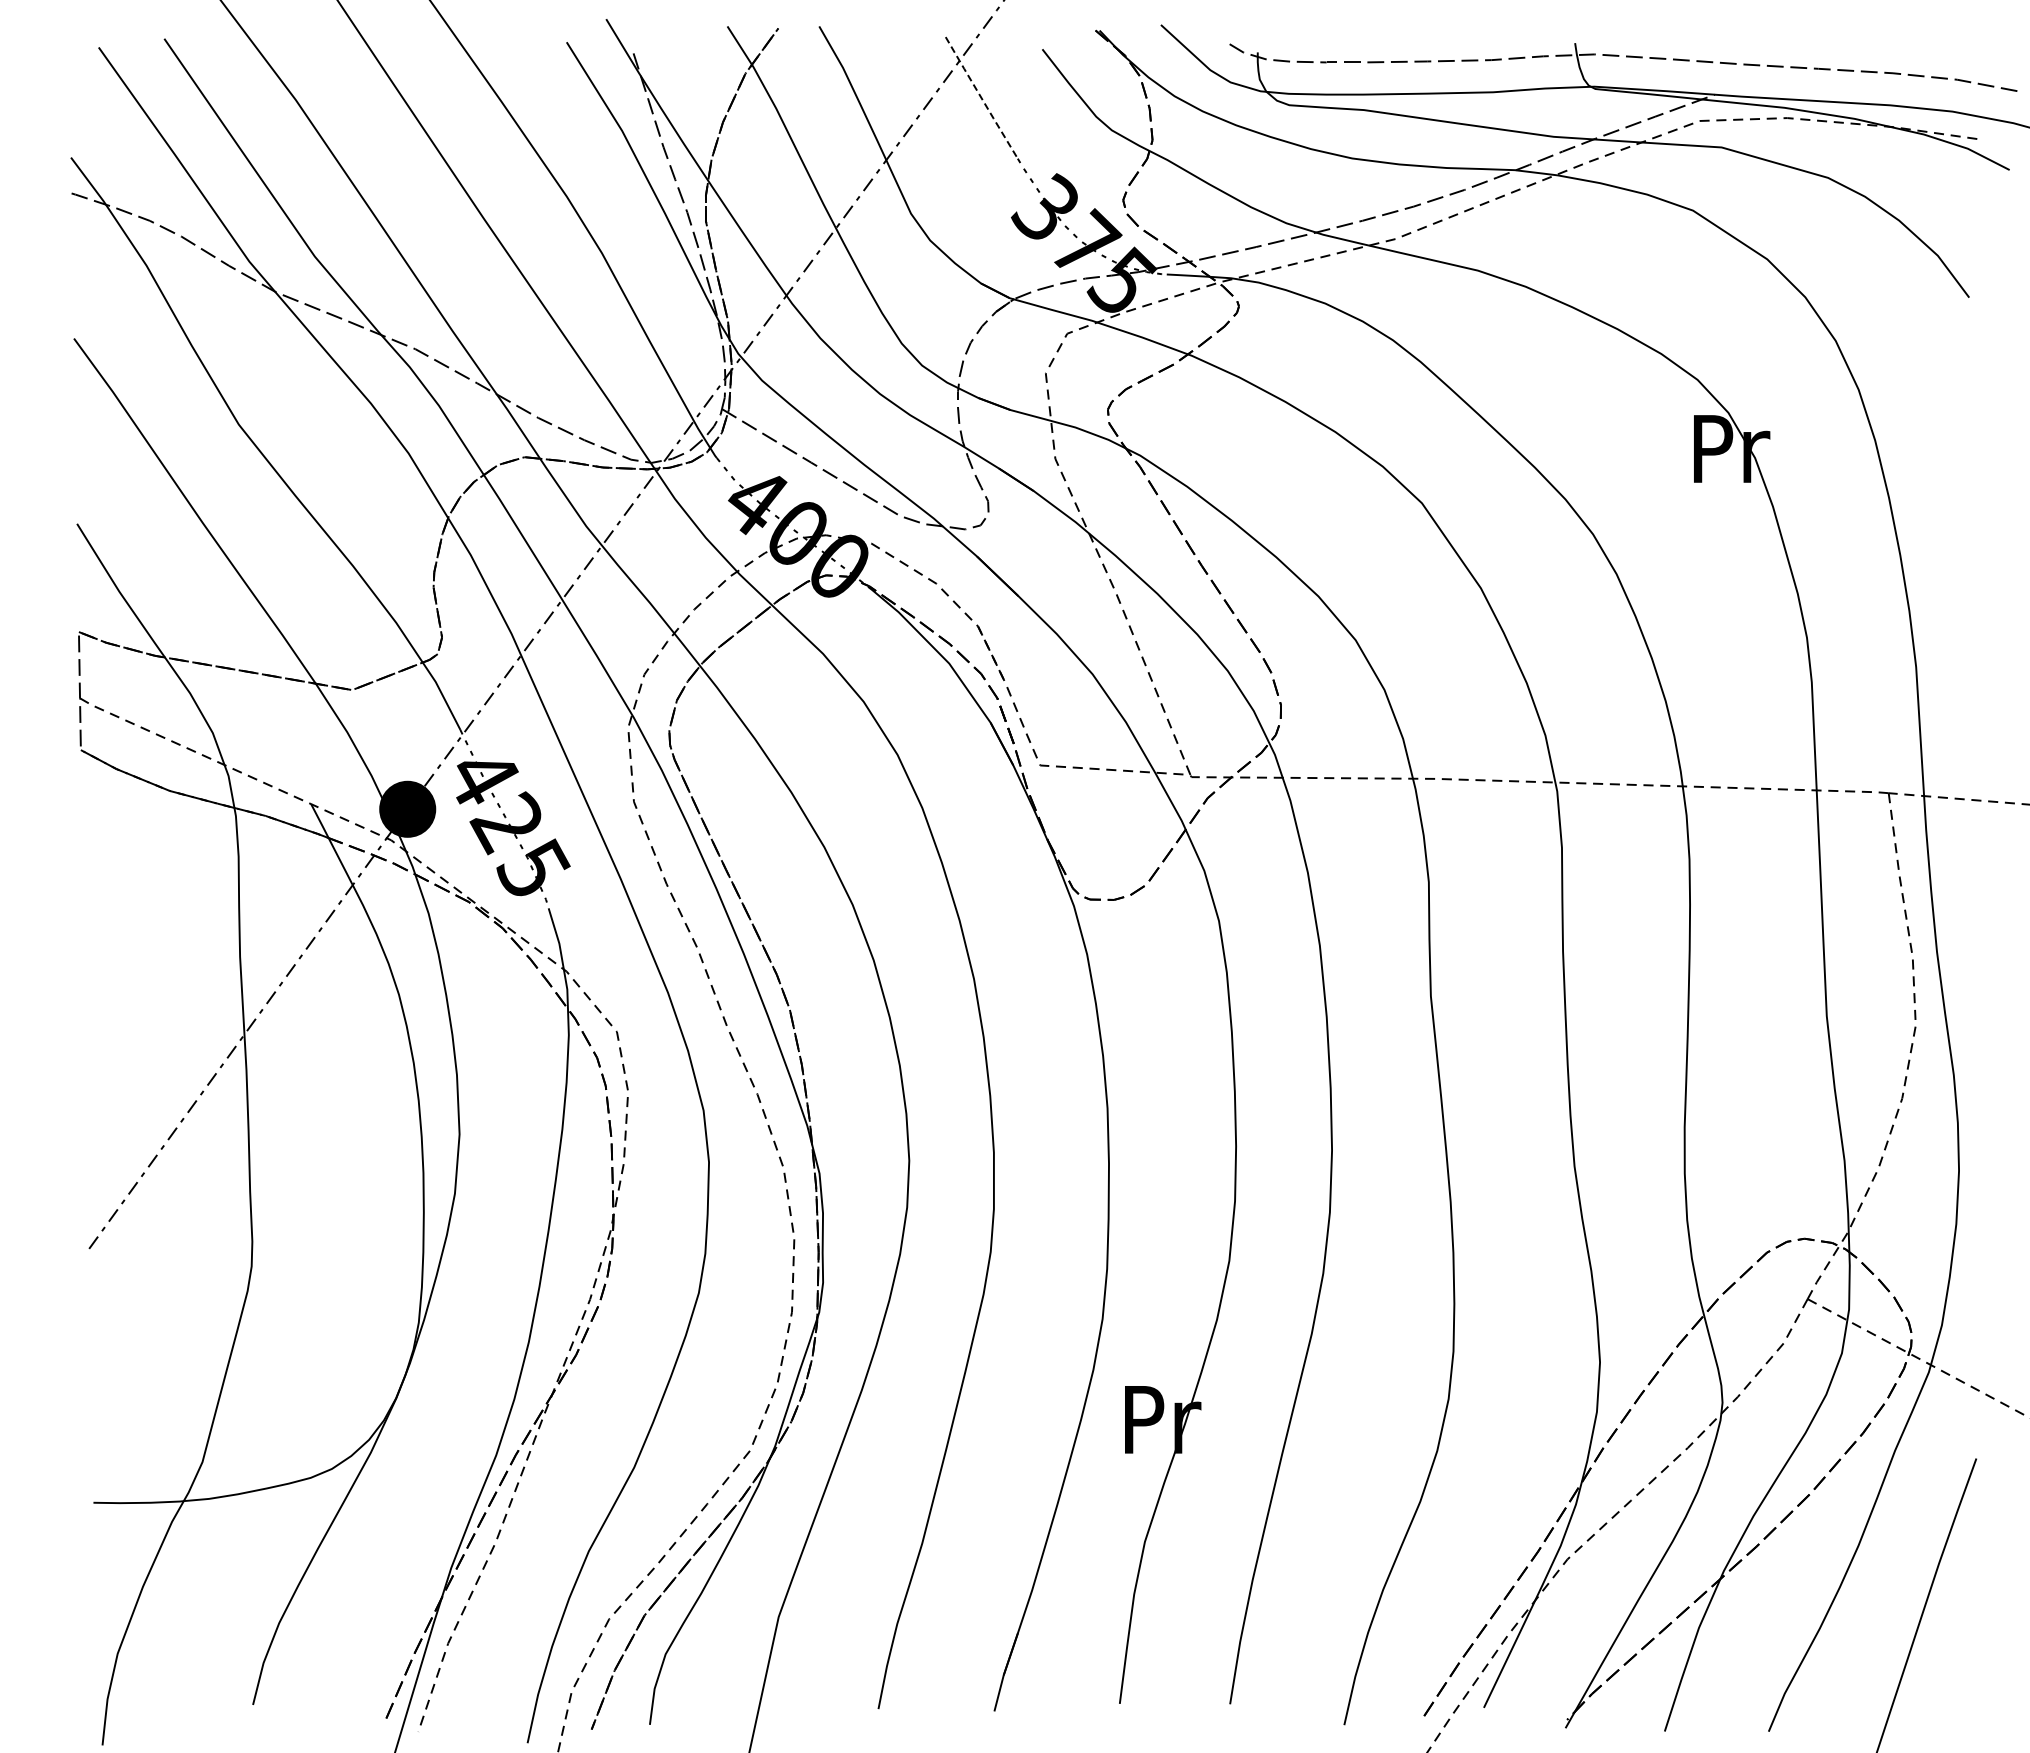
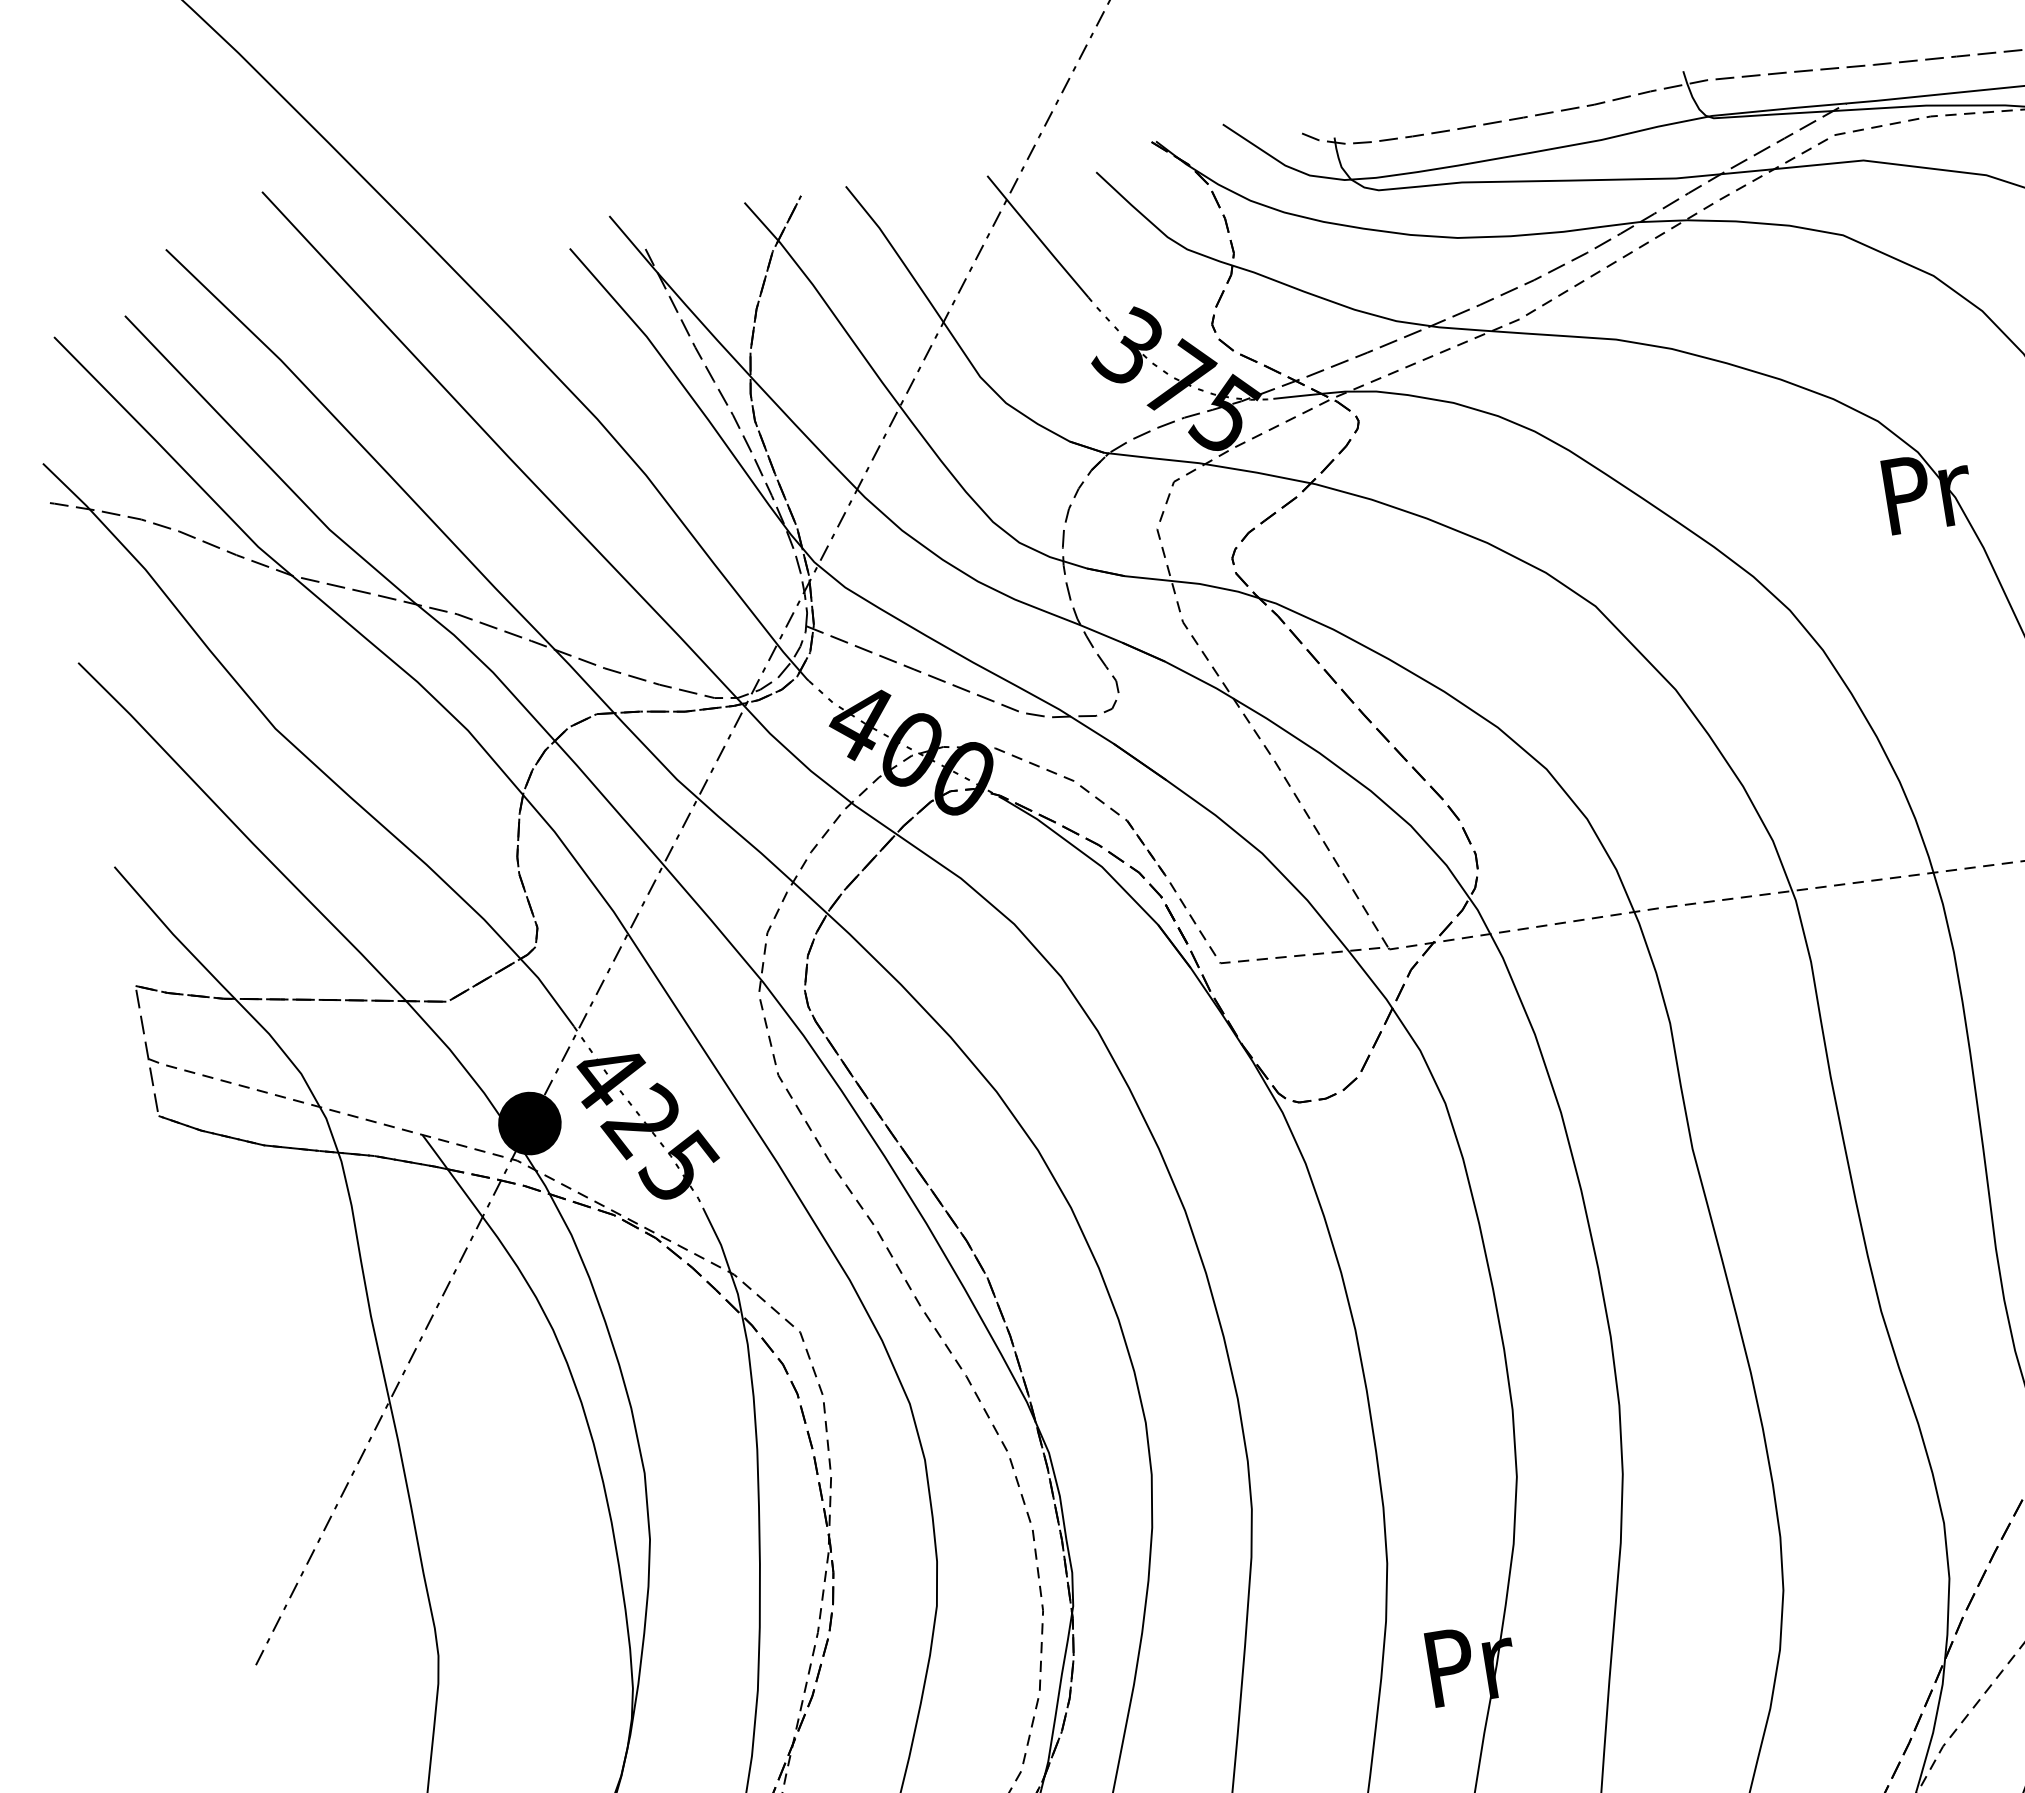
line: (981, 98) -> (1037, 237), dashed -> solid

